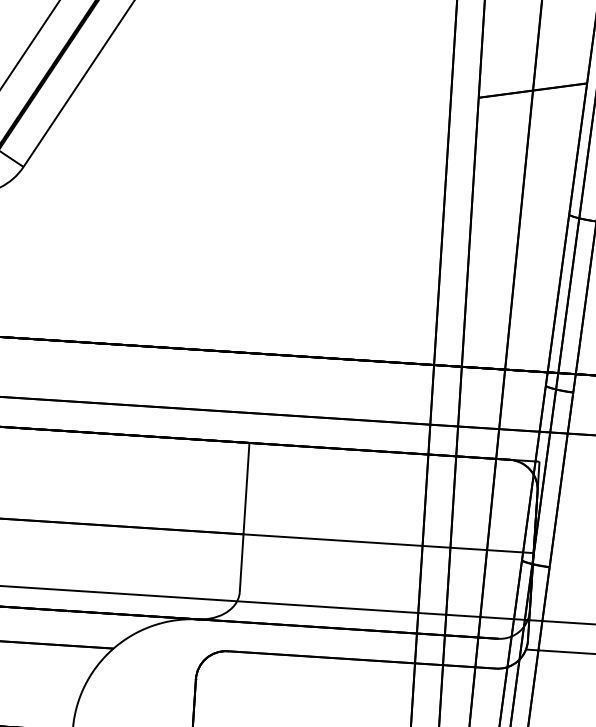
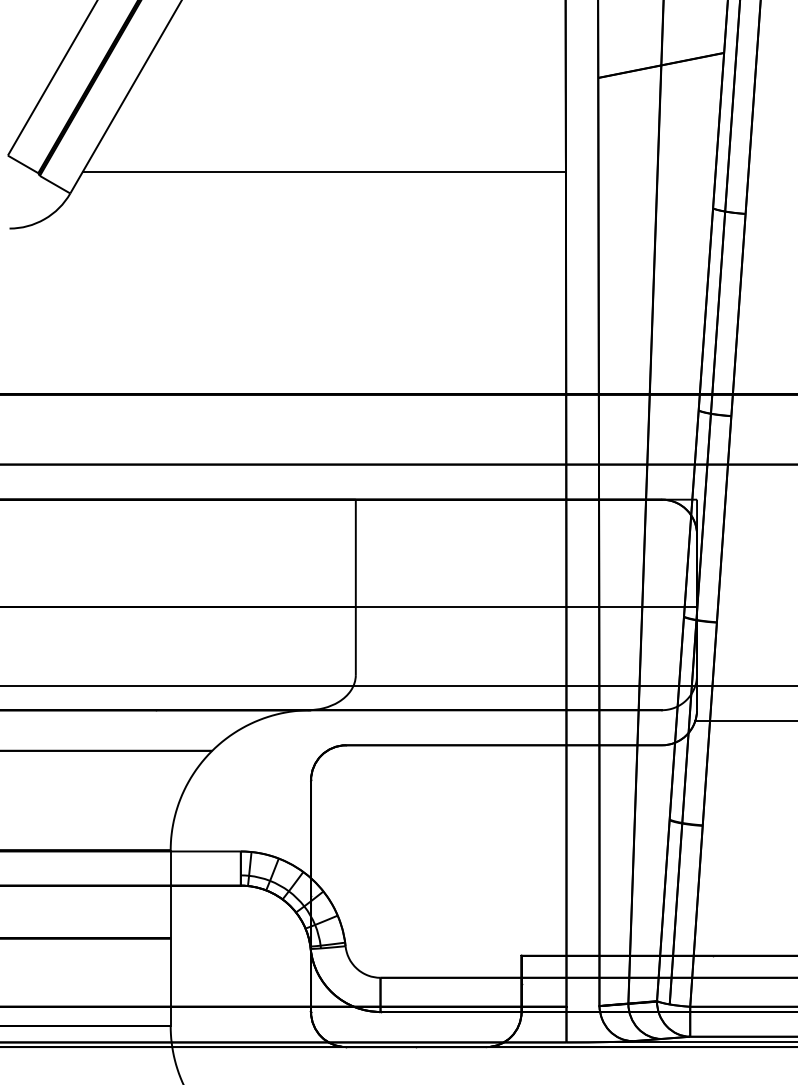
line: (239, 163) -> (323, 172), added

